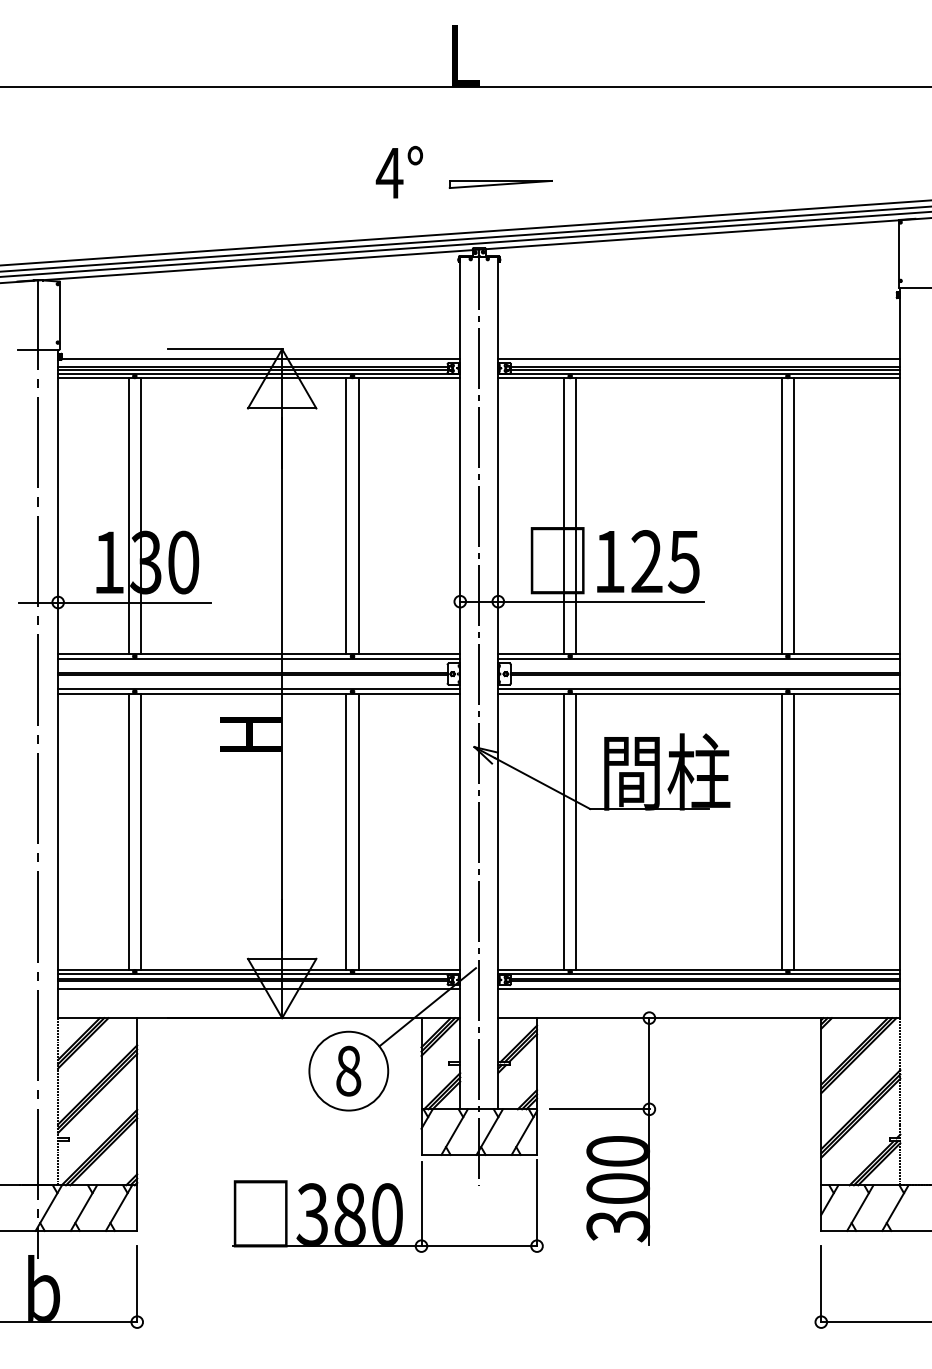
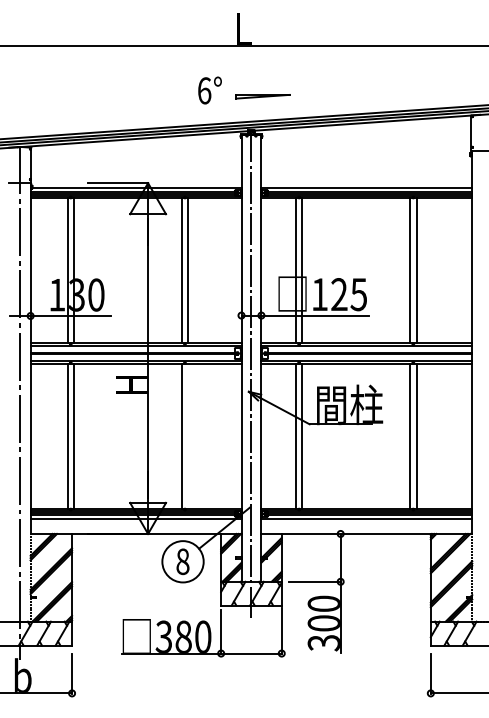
text: (389, 172) -> (204, 90), 4° -> 6°
line: (359, 830) -> (188, 435), removed

